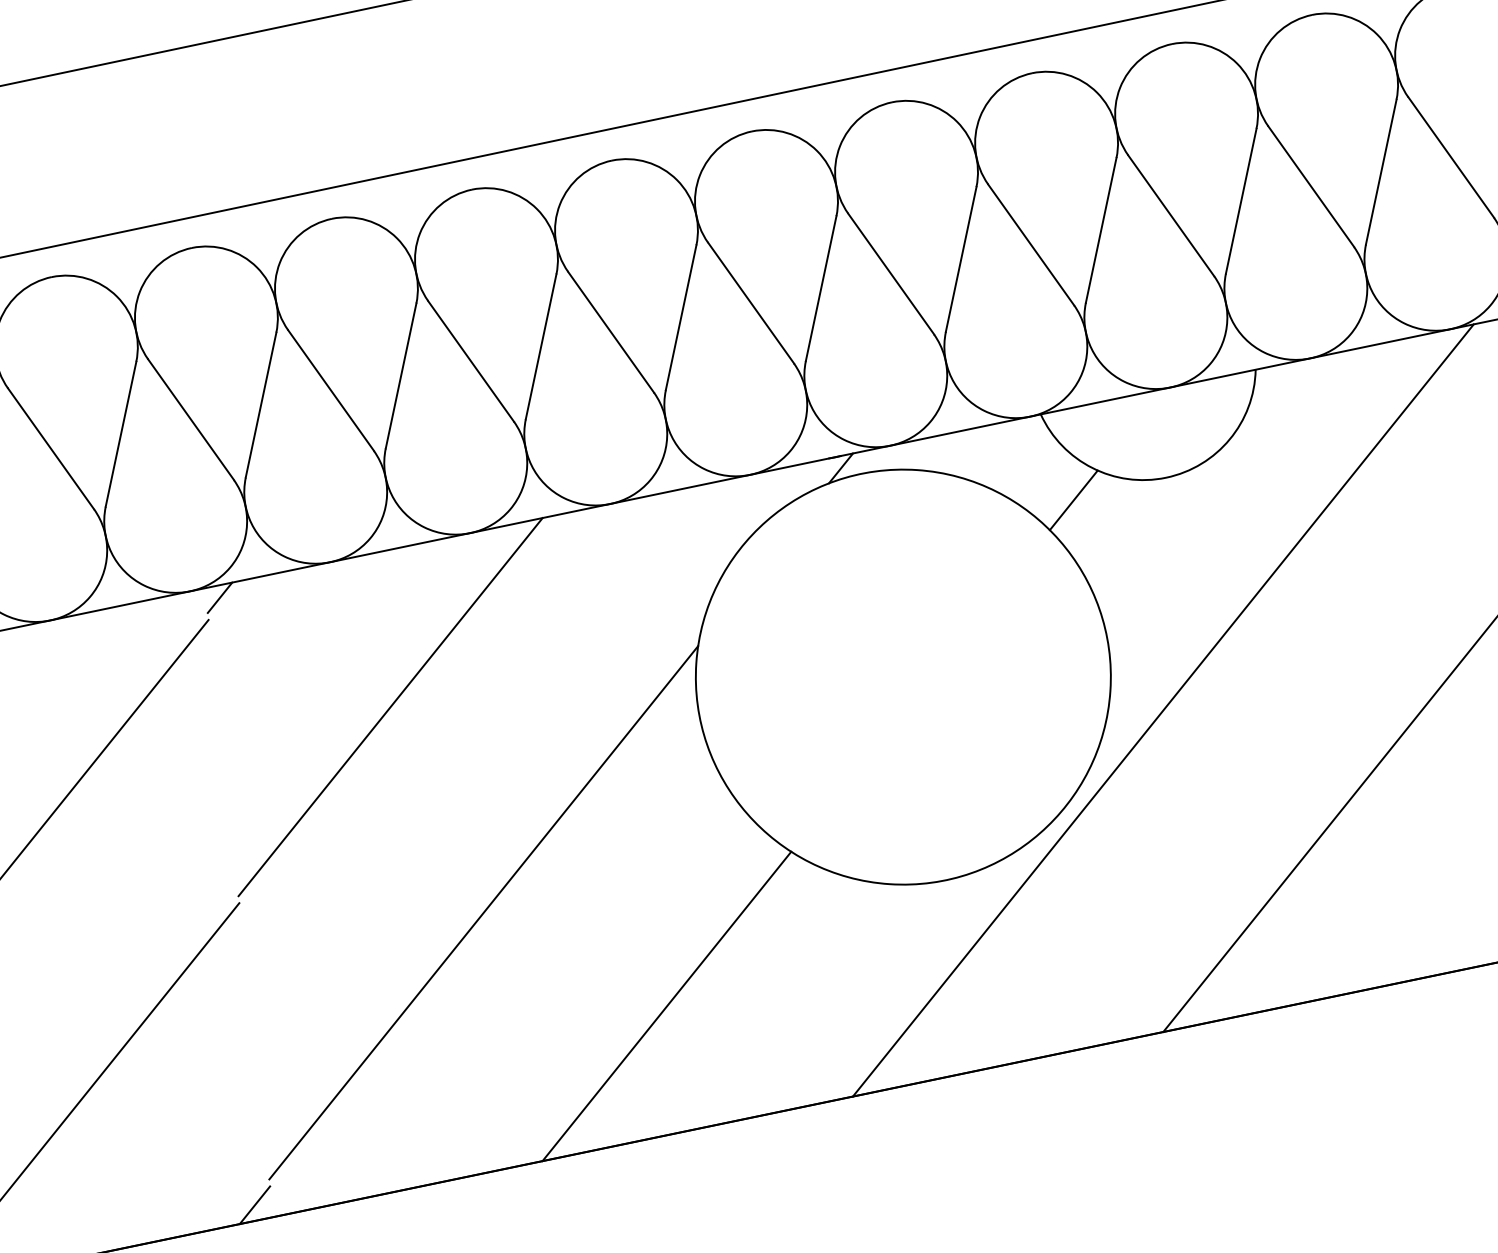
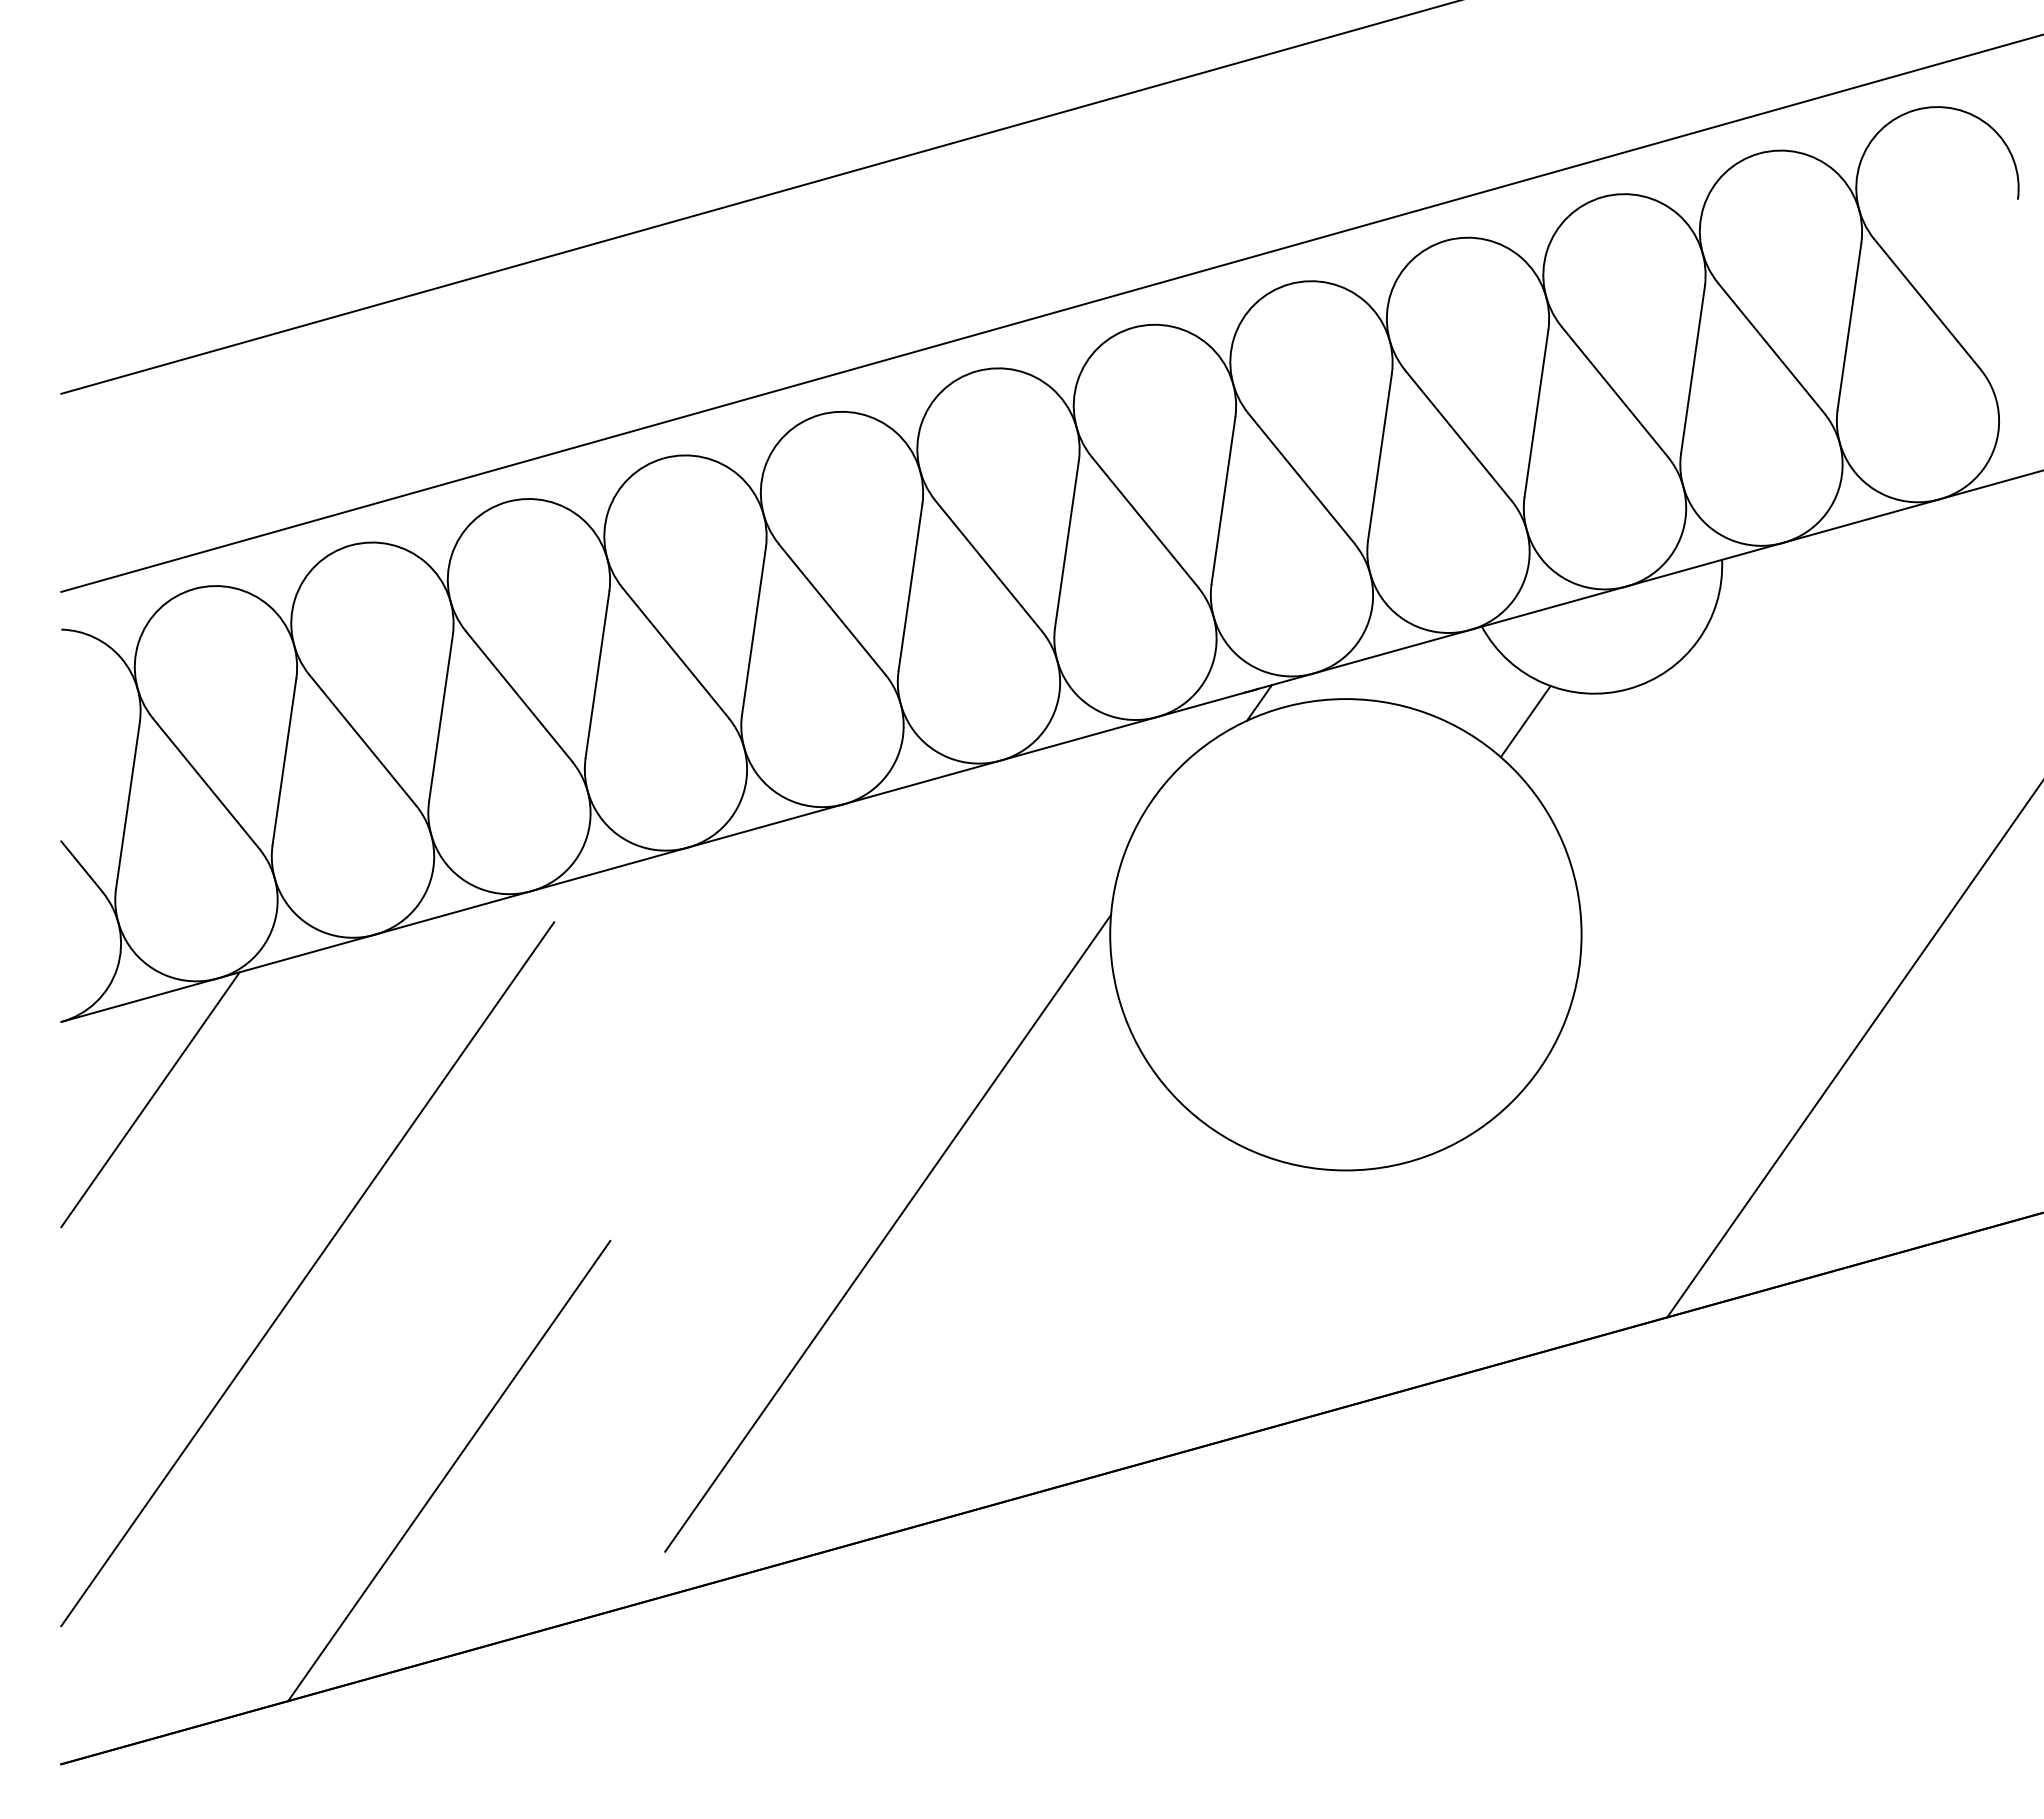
line: (220, 597) -> (565, 896), removed
line: (390, 707) -> (766, 1007), removed
line: (1162, 710) -> (1642, 952), removed
line: (666, 1006) -> (1102, 1325), removed
line: (254, 1204) -> (650, 1581), removed

